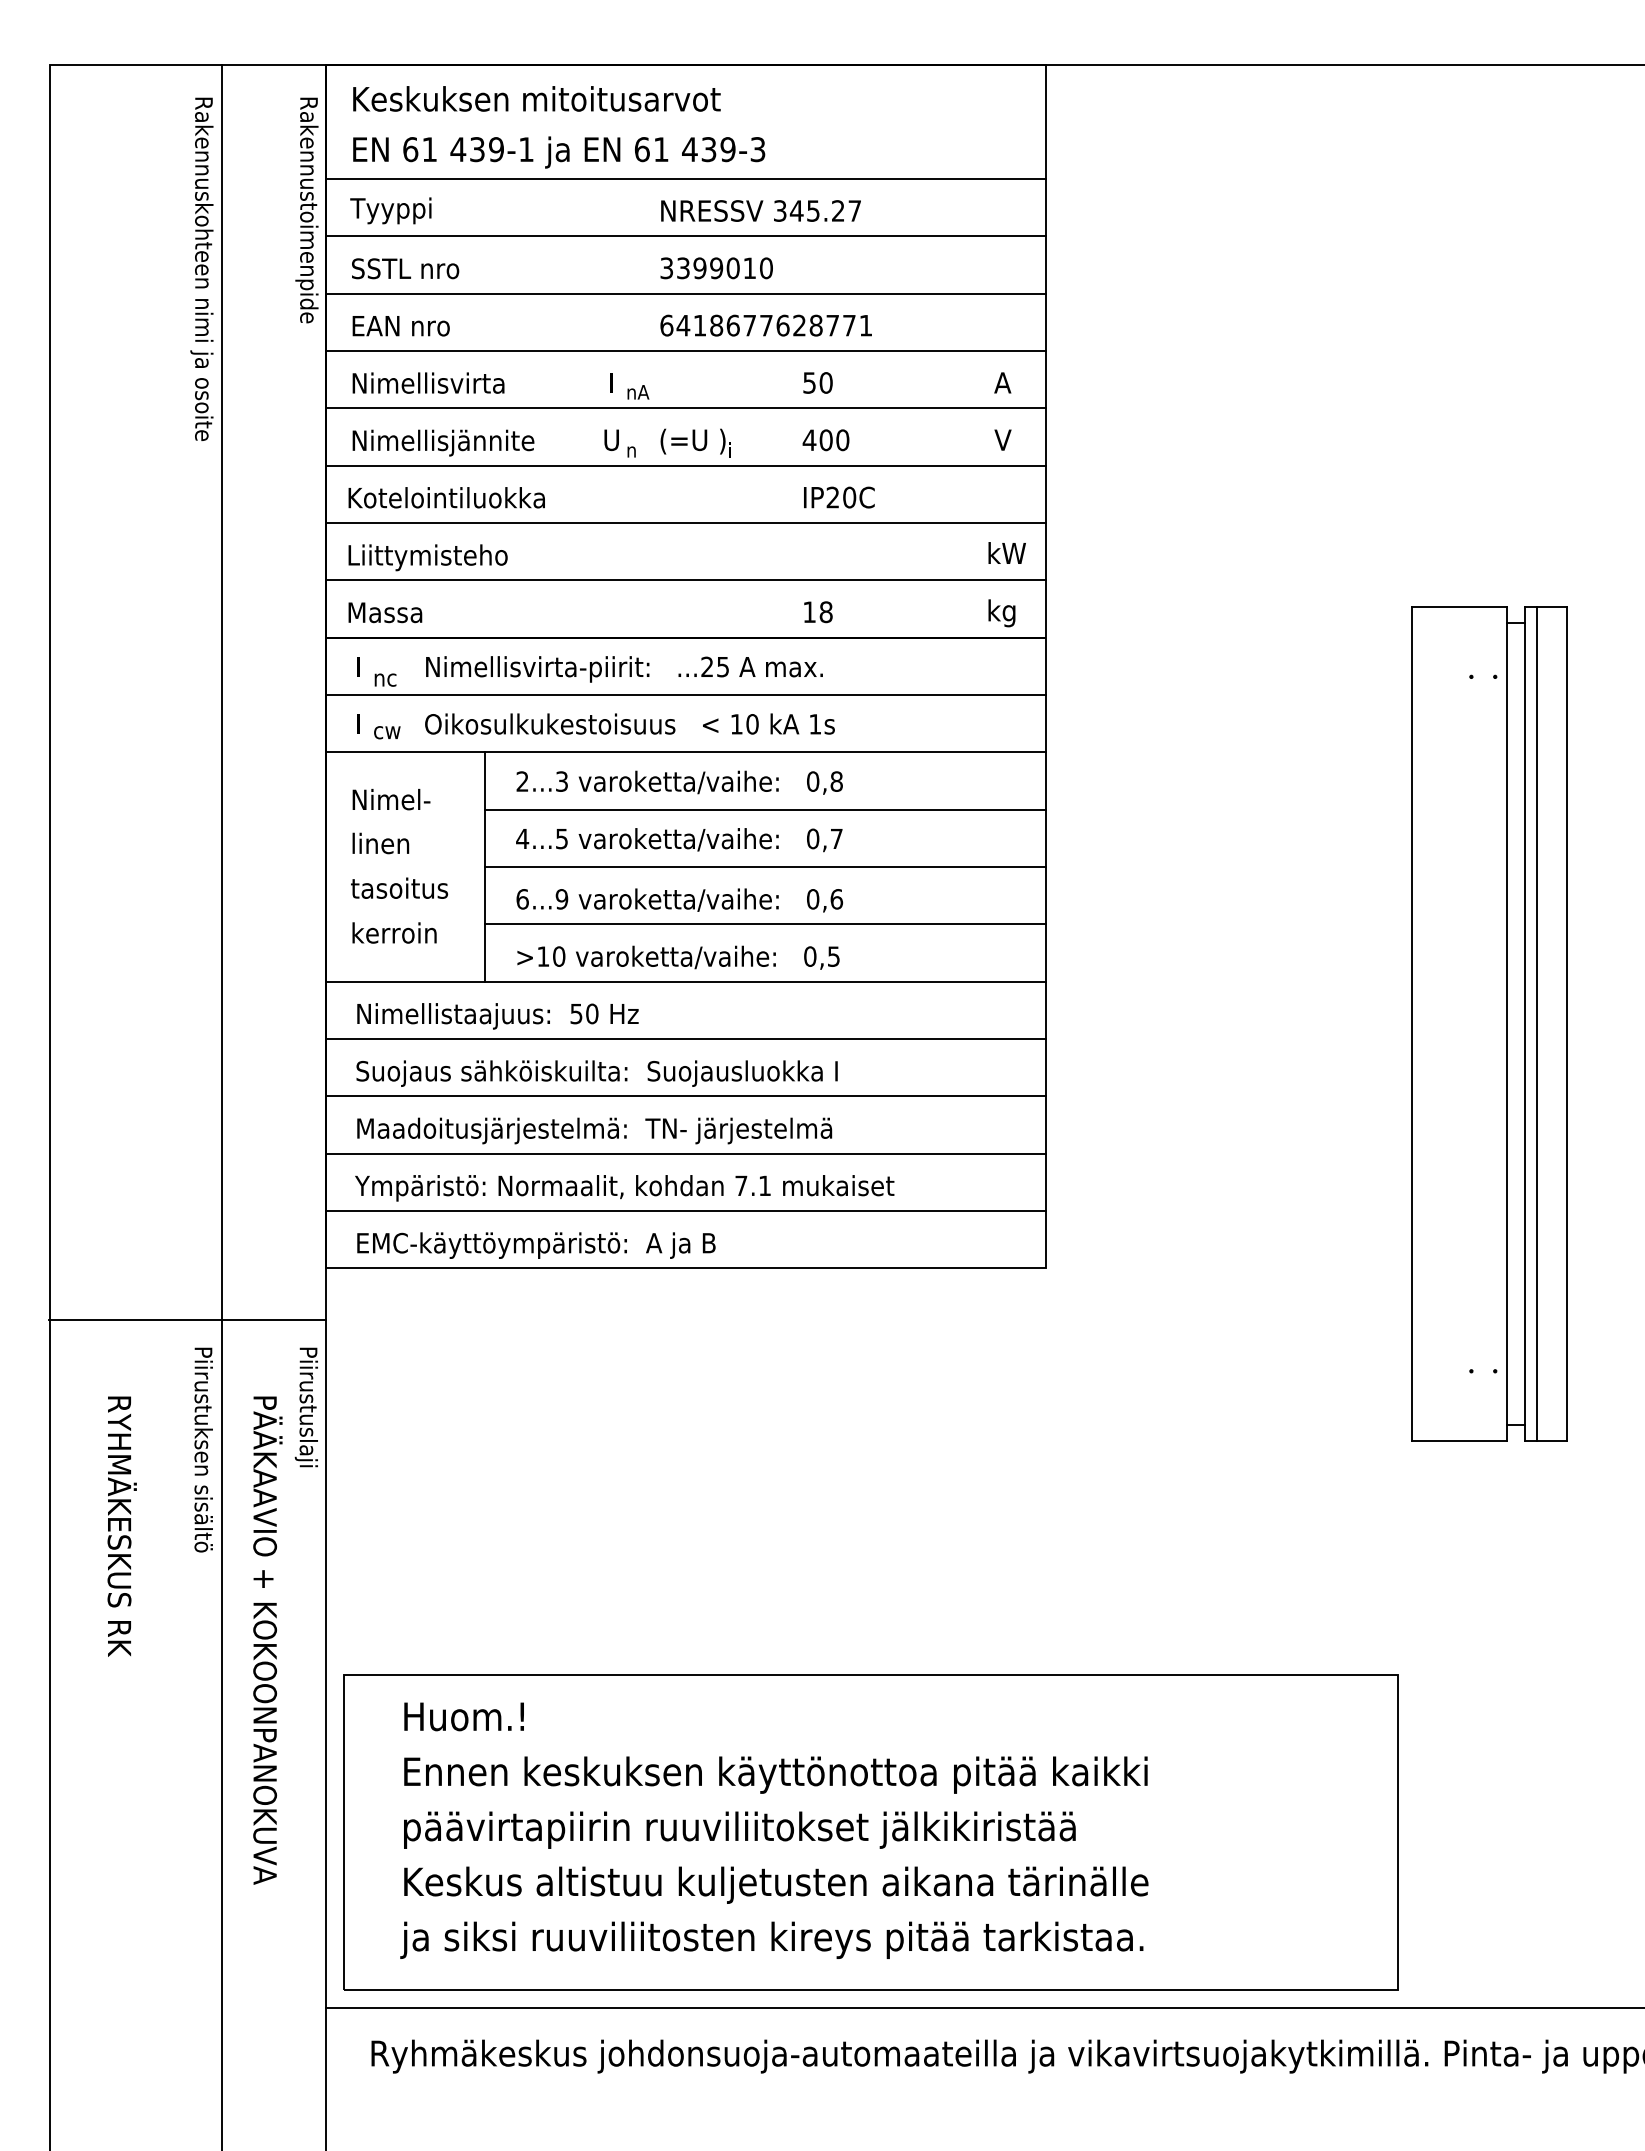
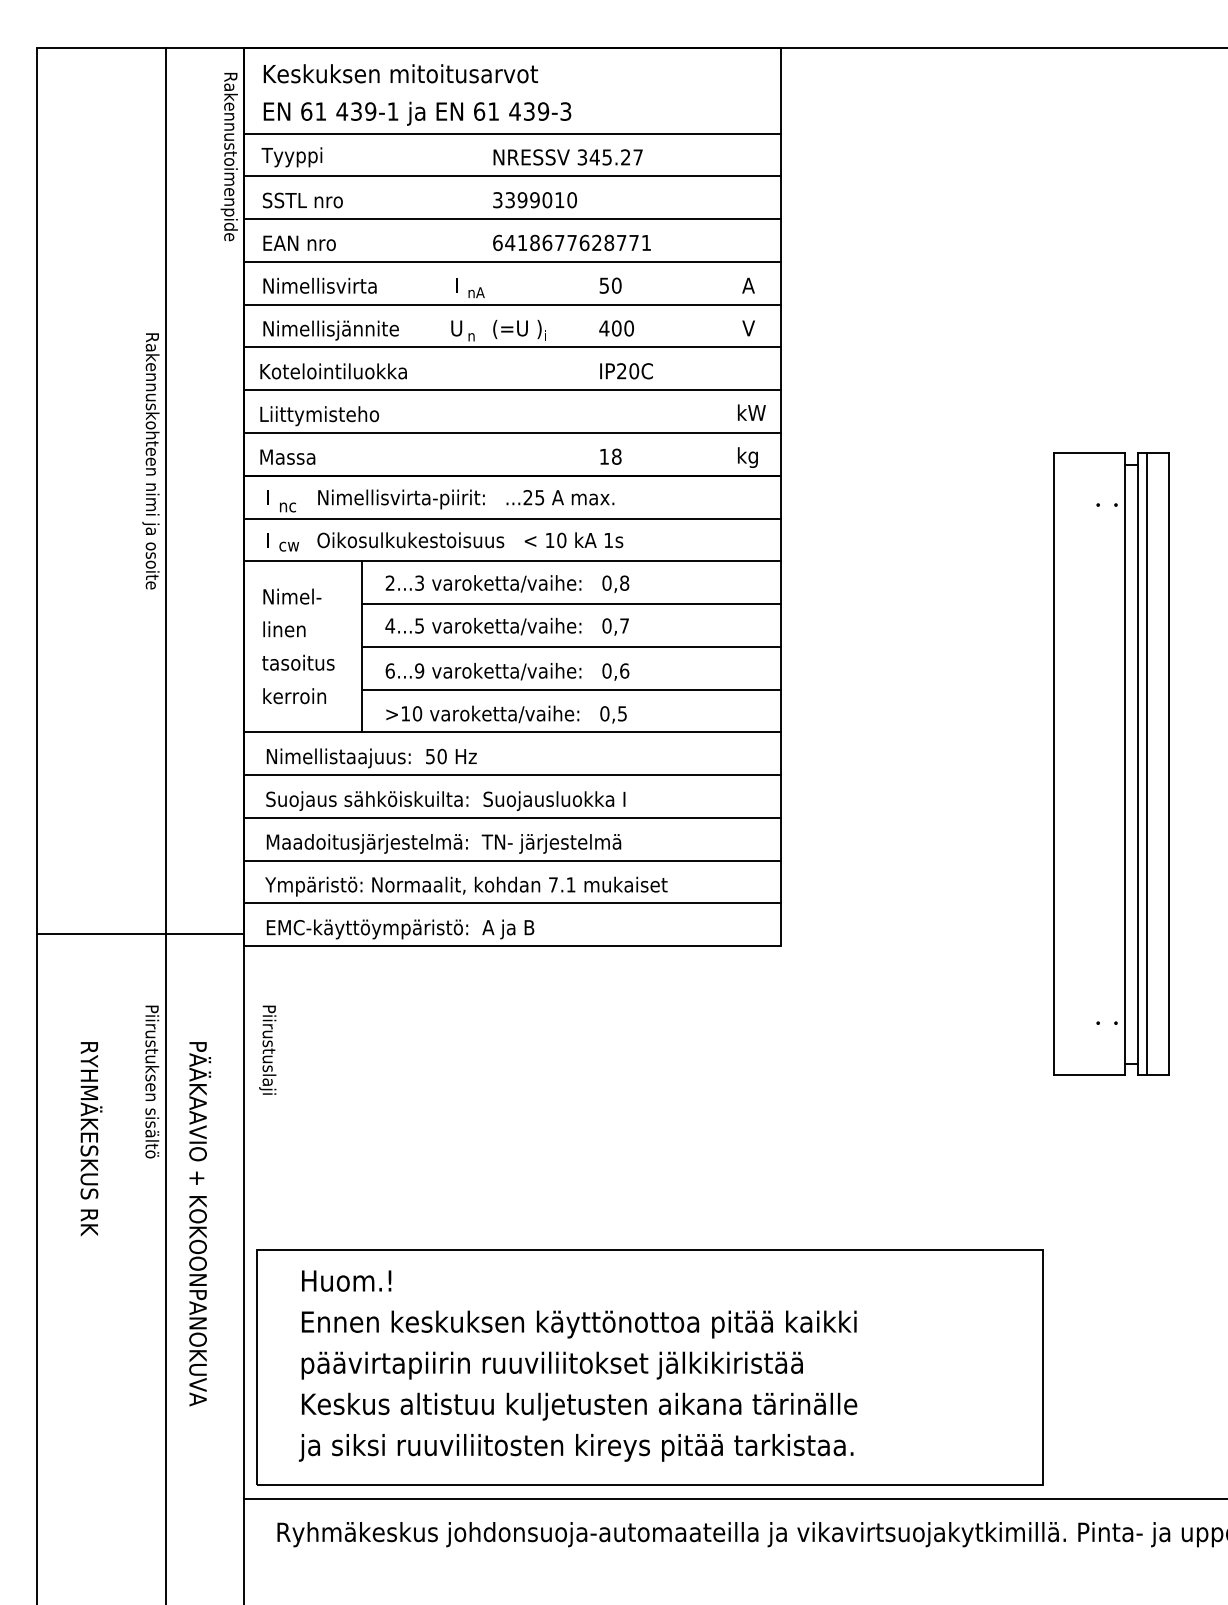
text: (201, 268) -> (150, 460), moved
line: (187, 1319) -> (140, 933), moved
text: (305, 1407) -> (267, 1050), moved

